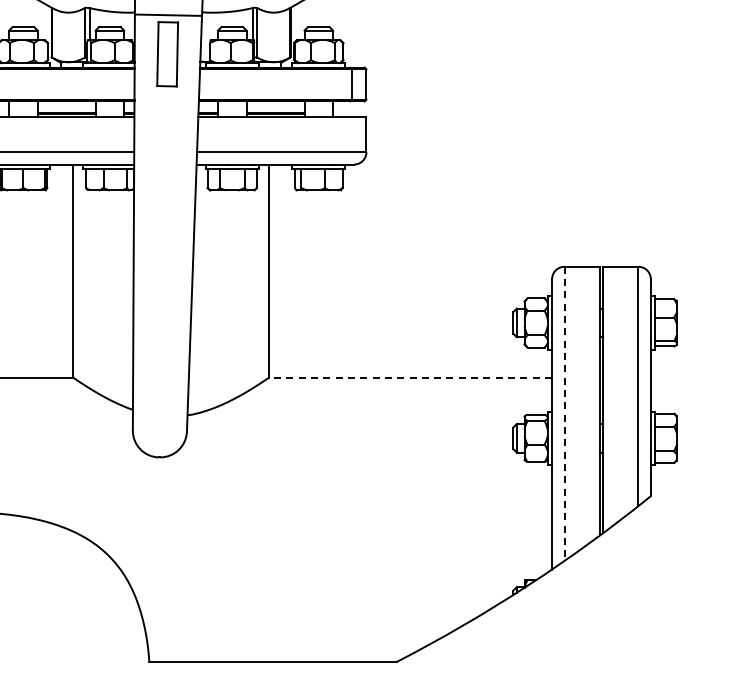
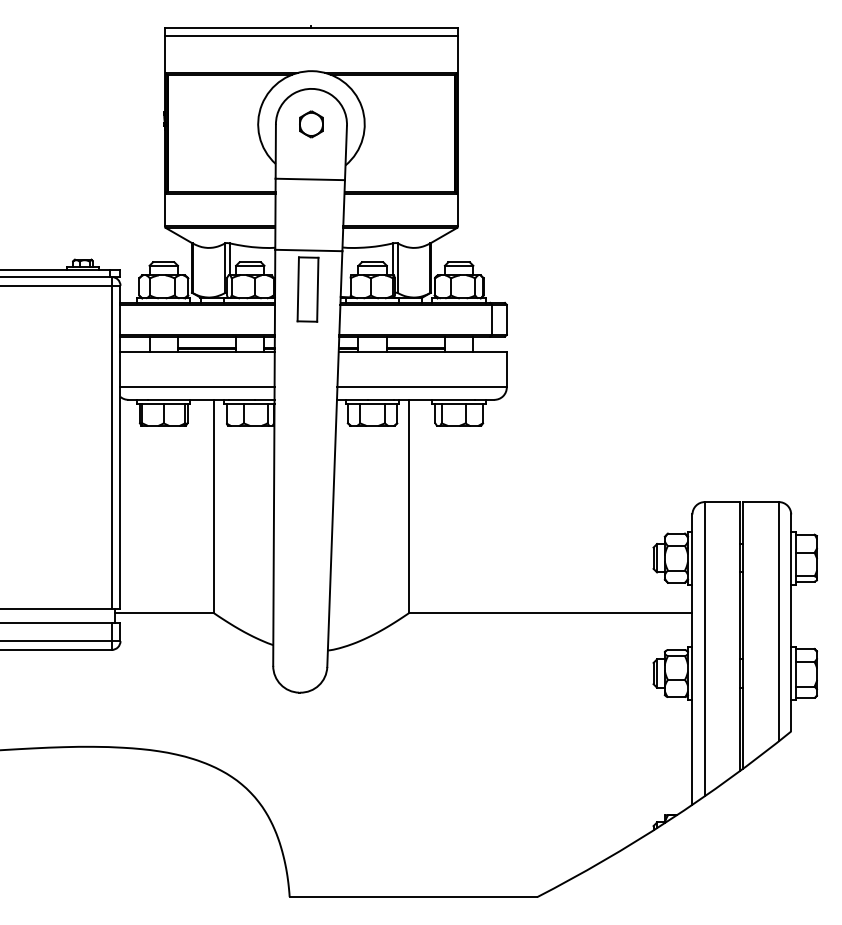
line: (410, 378) -> (550, 613), dashed -> solid
line: (564, 414) -> (704, 649), dashed -> solid

